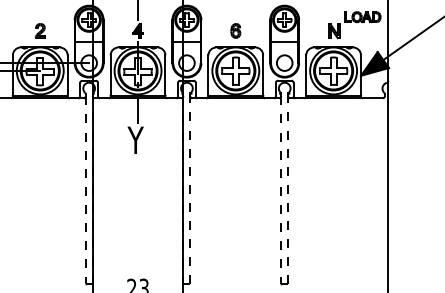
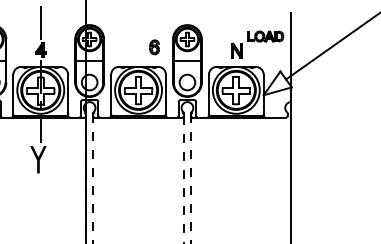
part: (235, 30) -> (154, 46), moved
fill: (374, 63) -> (277, 82), removed

